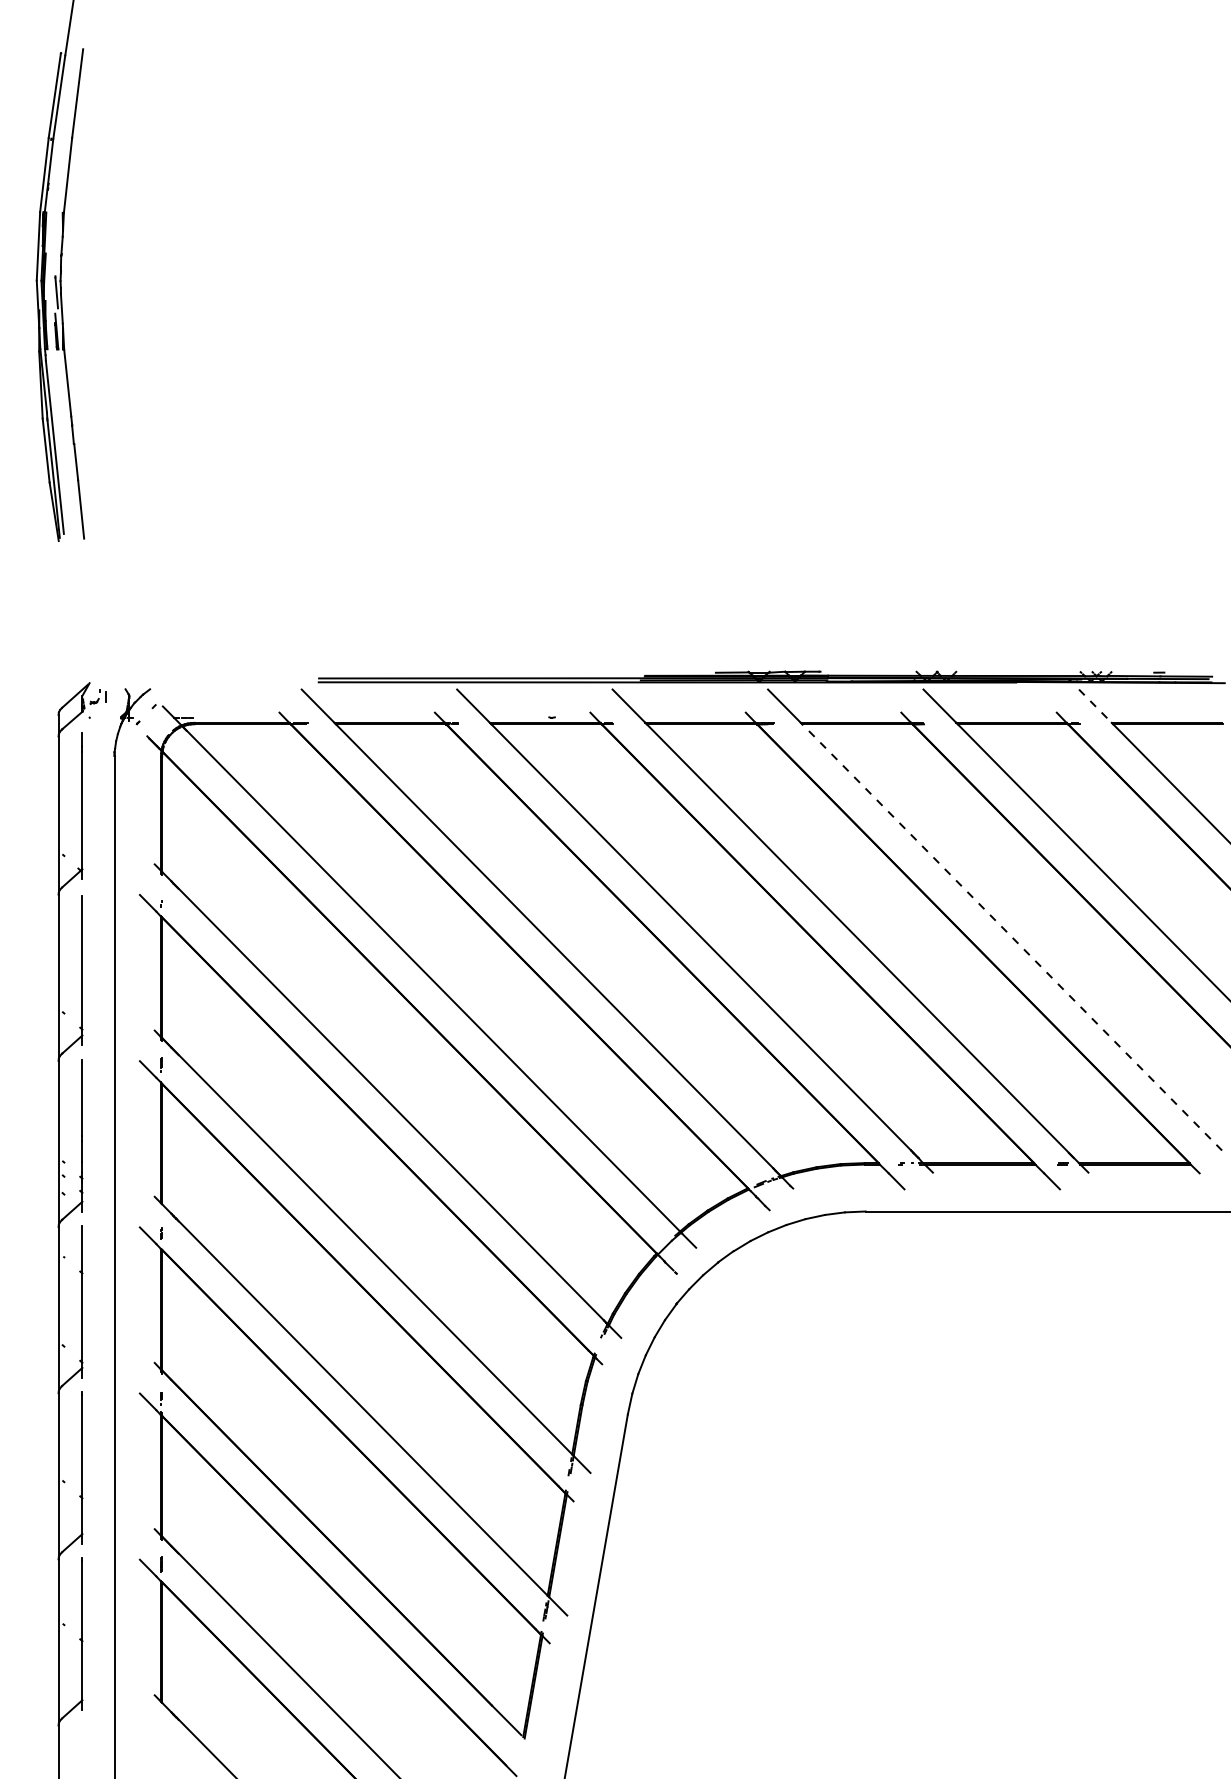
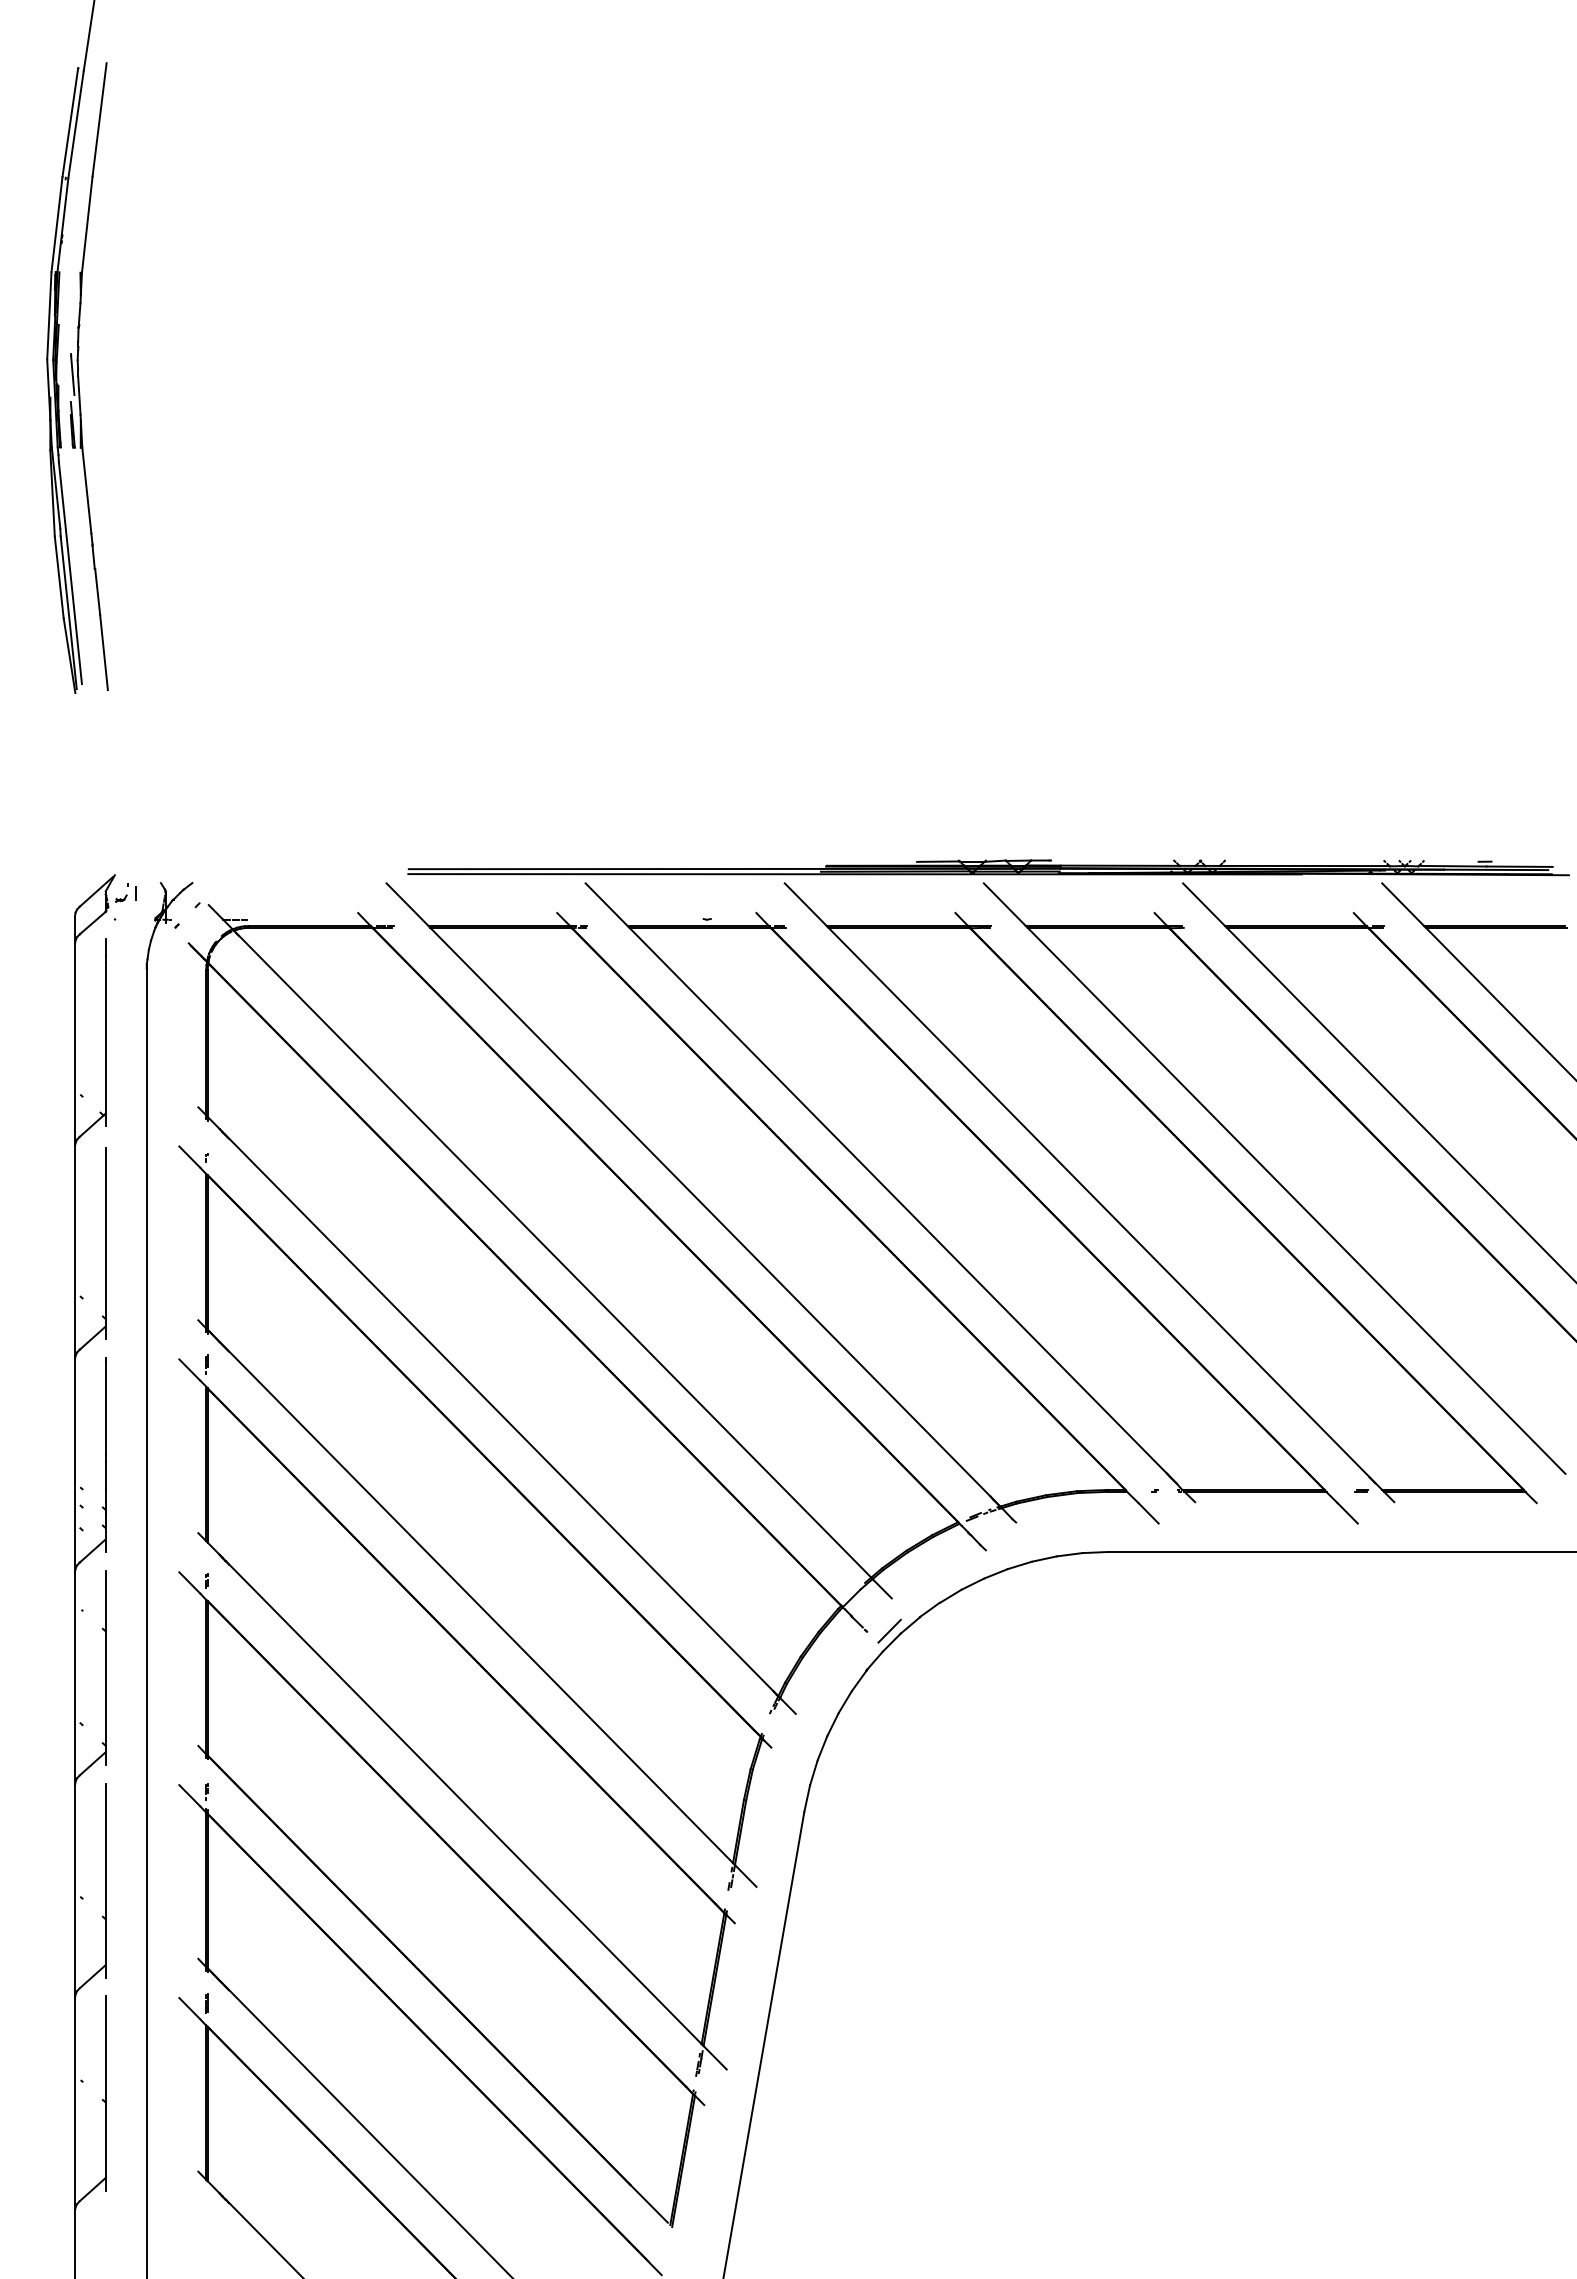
line: (1095, 706) -> (1403, 904), dashed -> solid
line: (1012, 937) -> (1296, 1200), dashed -> solid
line: (694, 1272) -> (889, 1630), added

